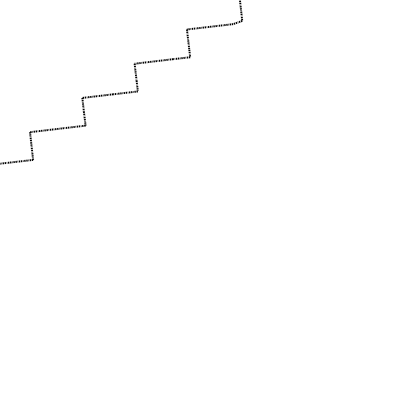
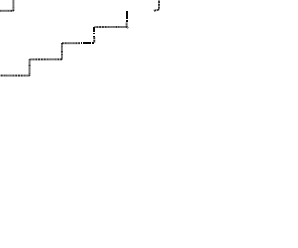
line: (209, 26) -> (139, 10), removed

